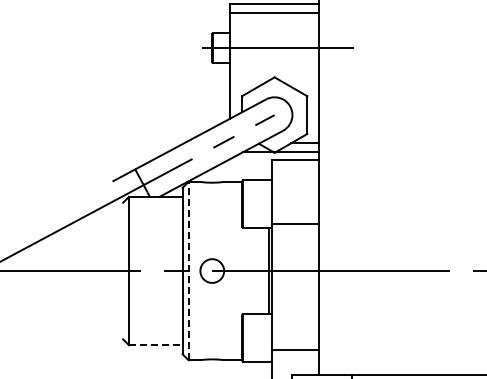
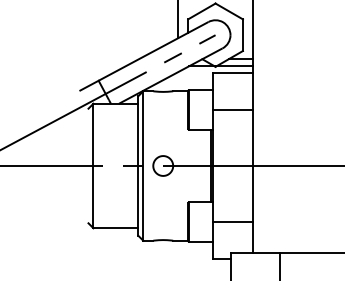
line: (295, 224) -> (233, 110), moved
line: (188, 270) -> (143, 165), dashed -> solid
line: (155, 345) -> (115, 228), dashed -> solid
line: (295, 349) -> (233, 221), moved

